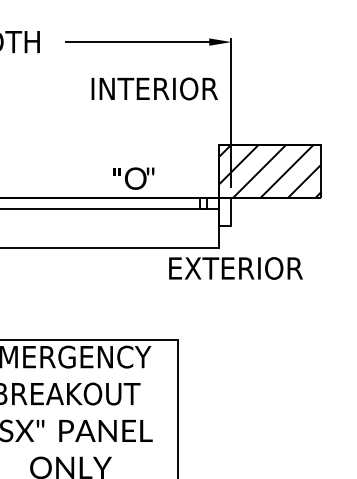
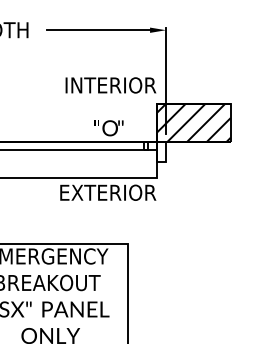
text: (154, 88) -> (110, 85), moved
text: (133, 178) -> (108, 128), moved
text: (235, 268) -> (107, 192), moved

